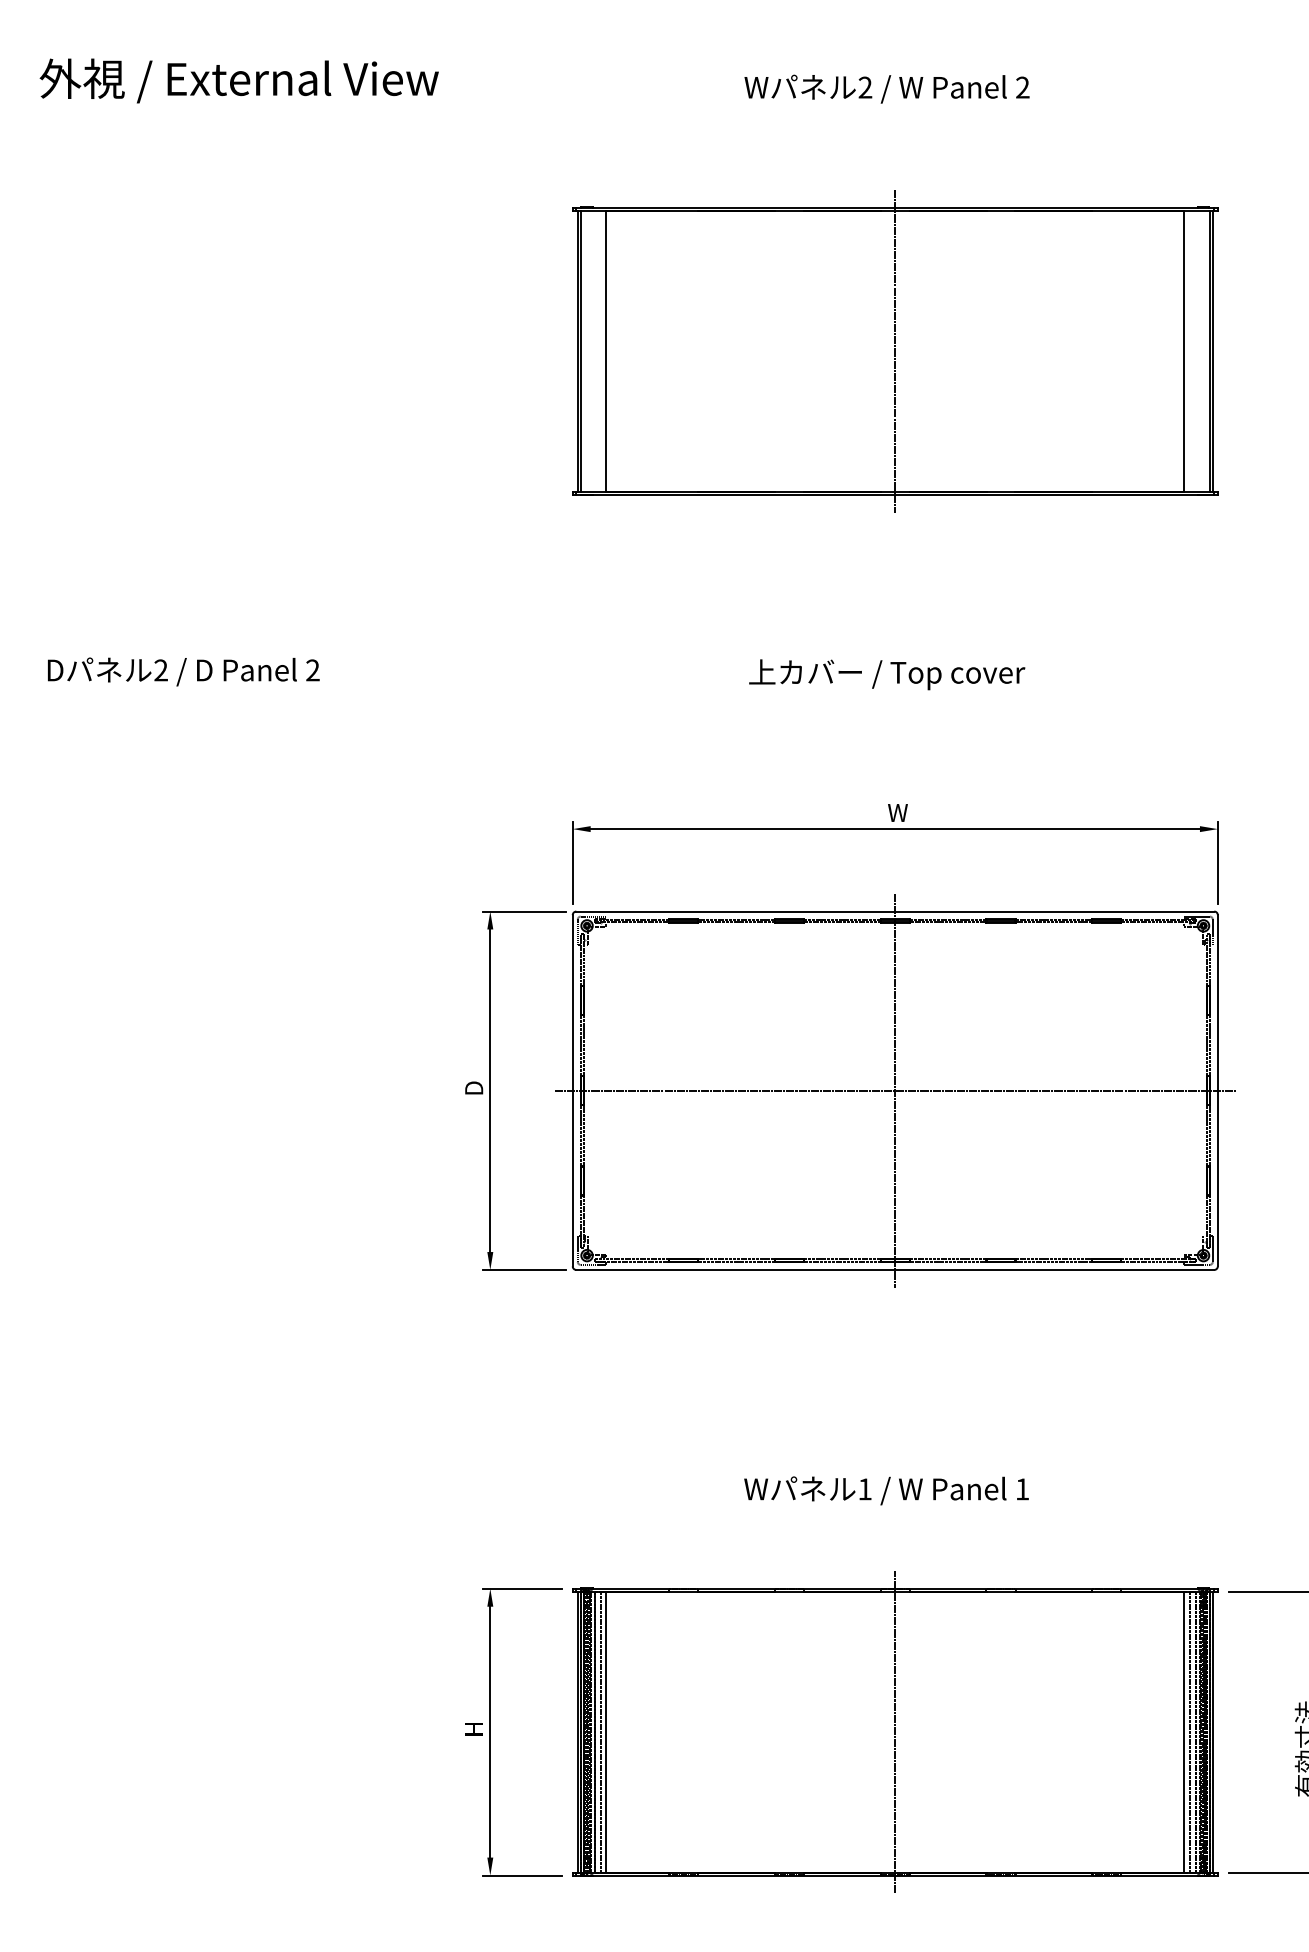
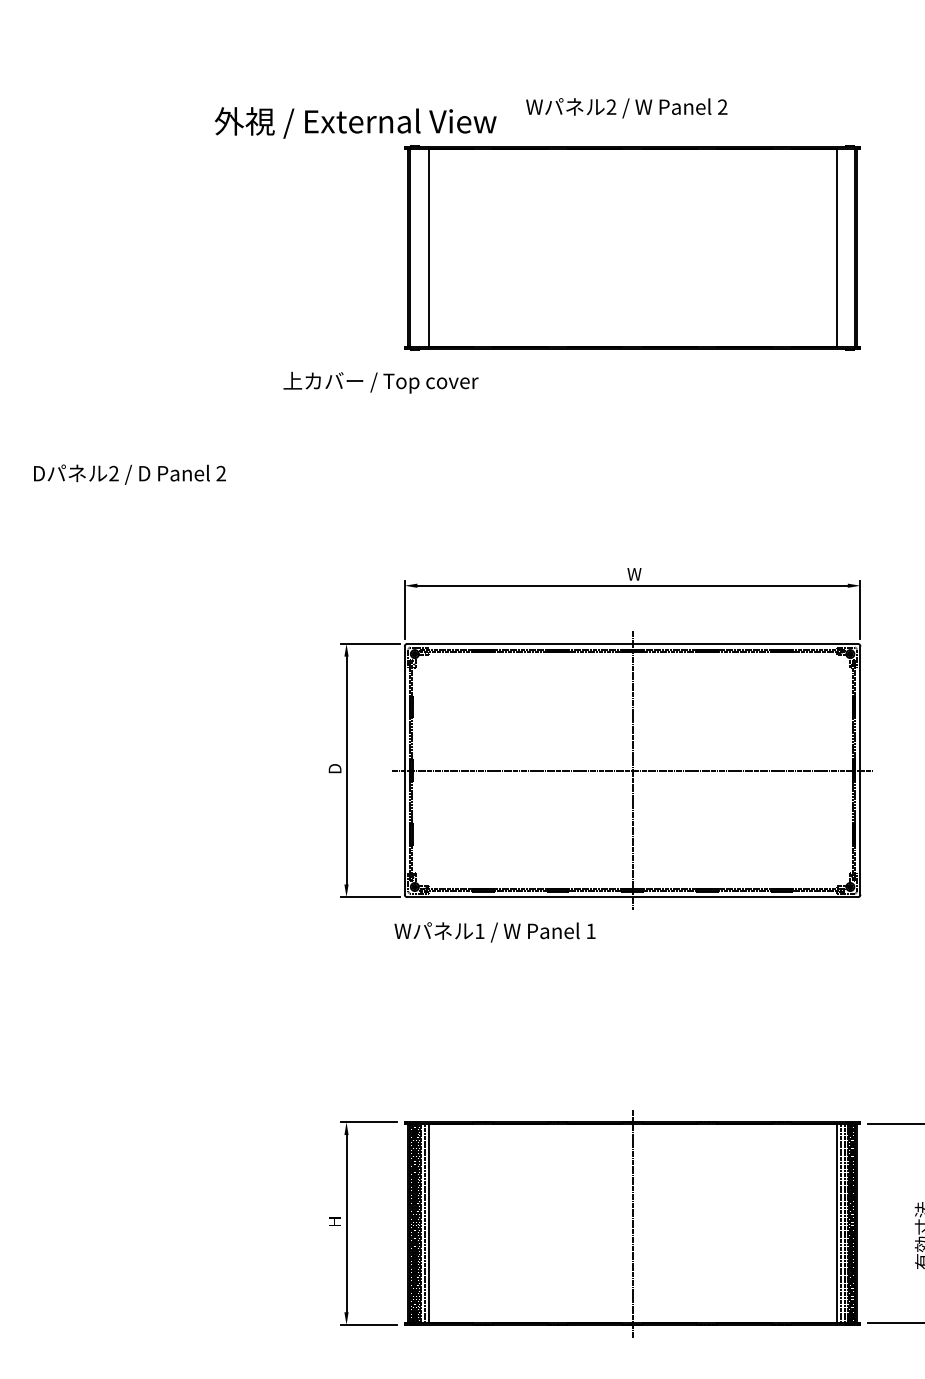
text: (238, 80) -> (355, 122), moved
text: (886, 88) -> (626, 107), moved
line: (895, 351) -> (632, 248), removed
text: (887, 674) -> (381, 382), moved
text: (886, 1490) -> (494, 932), moved

